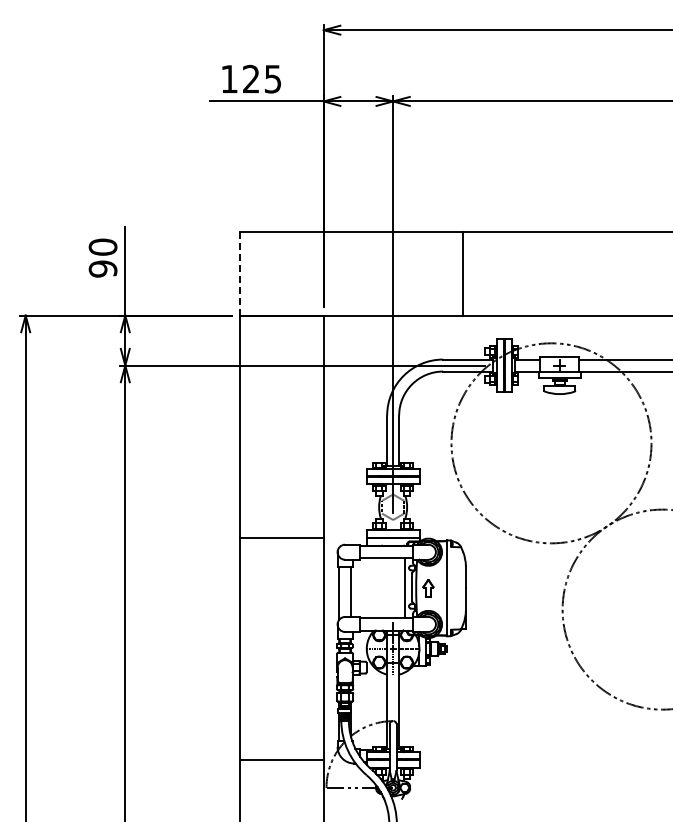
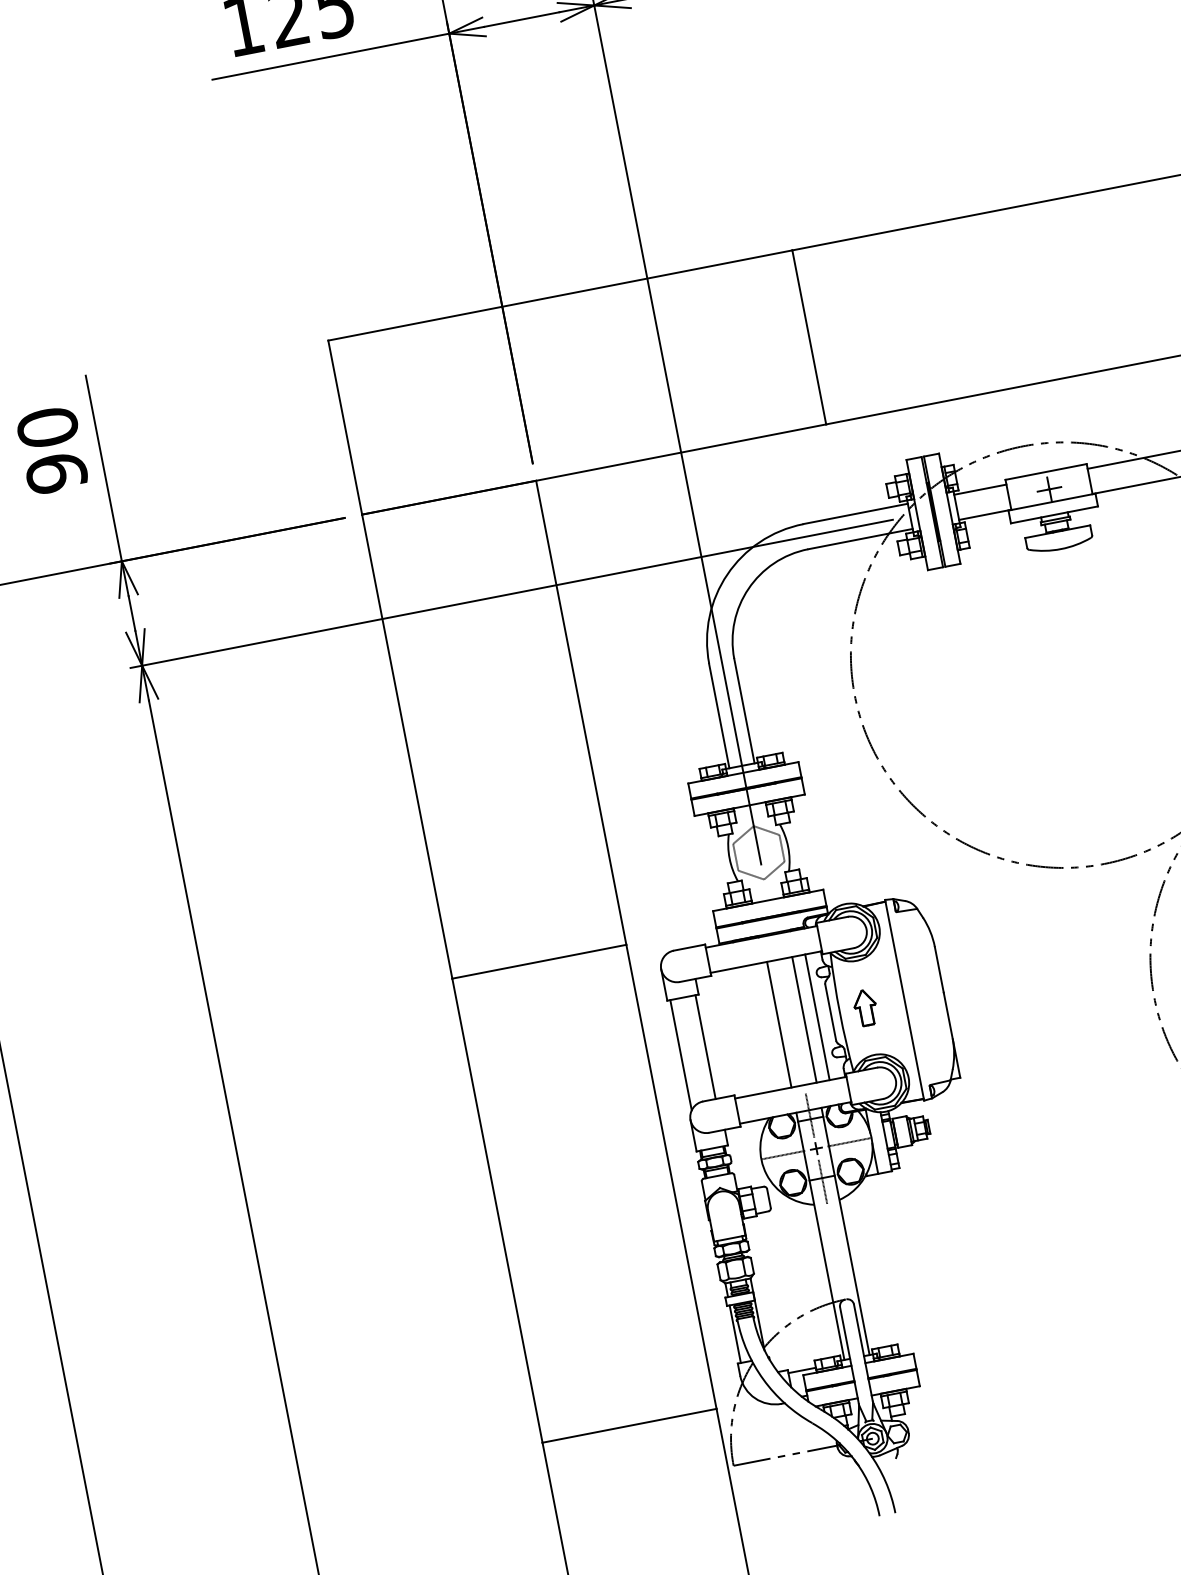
line: (240, 273) -> (345, 426), dashed -> solid
line: (387, 588) -> (780, 1024), added
line: (399, 588) -> (805, 1019), added

